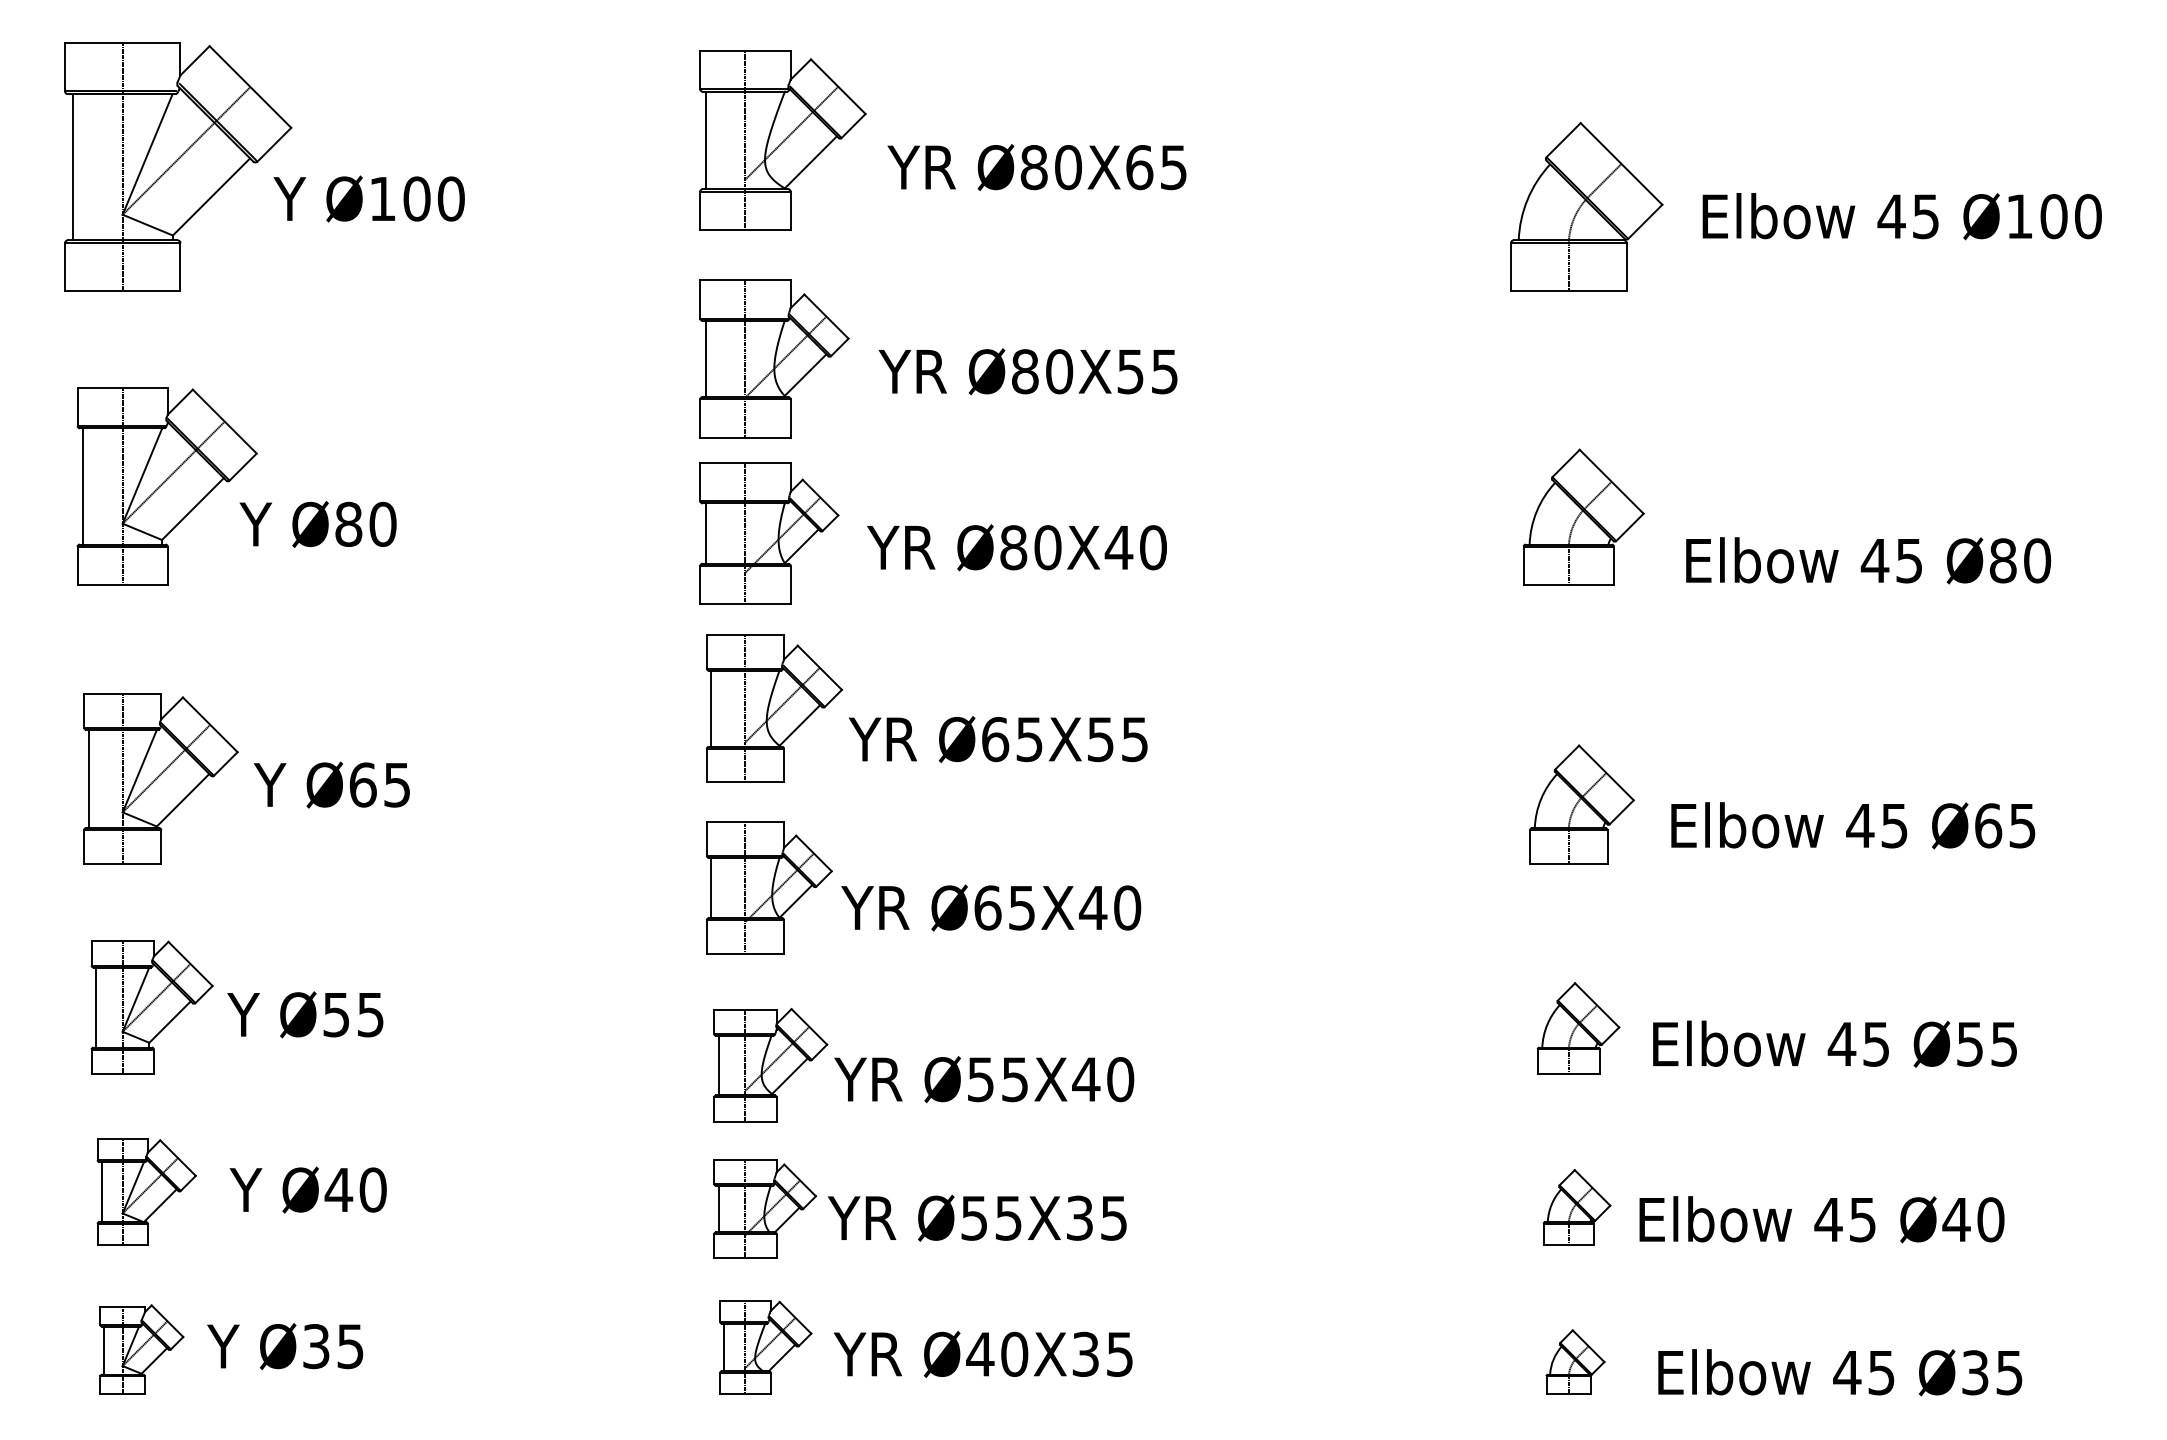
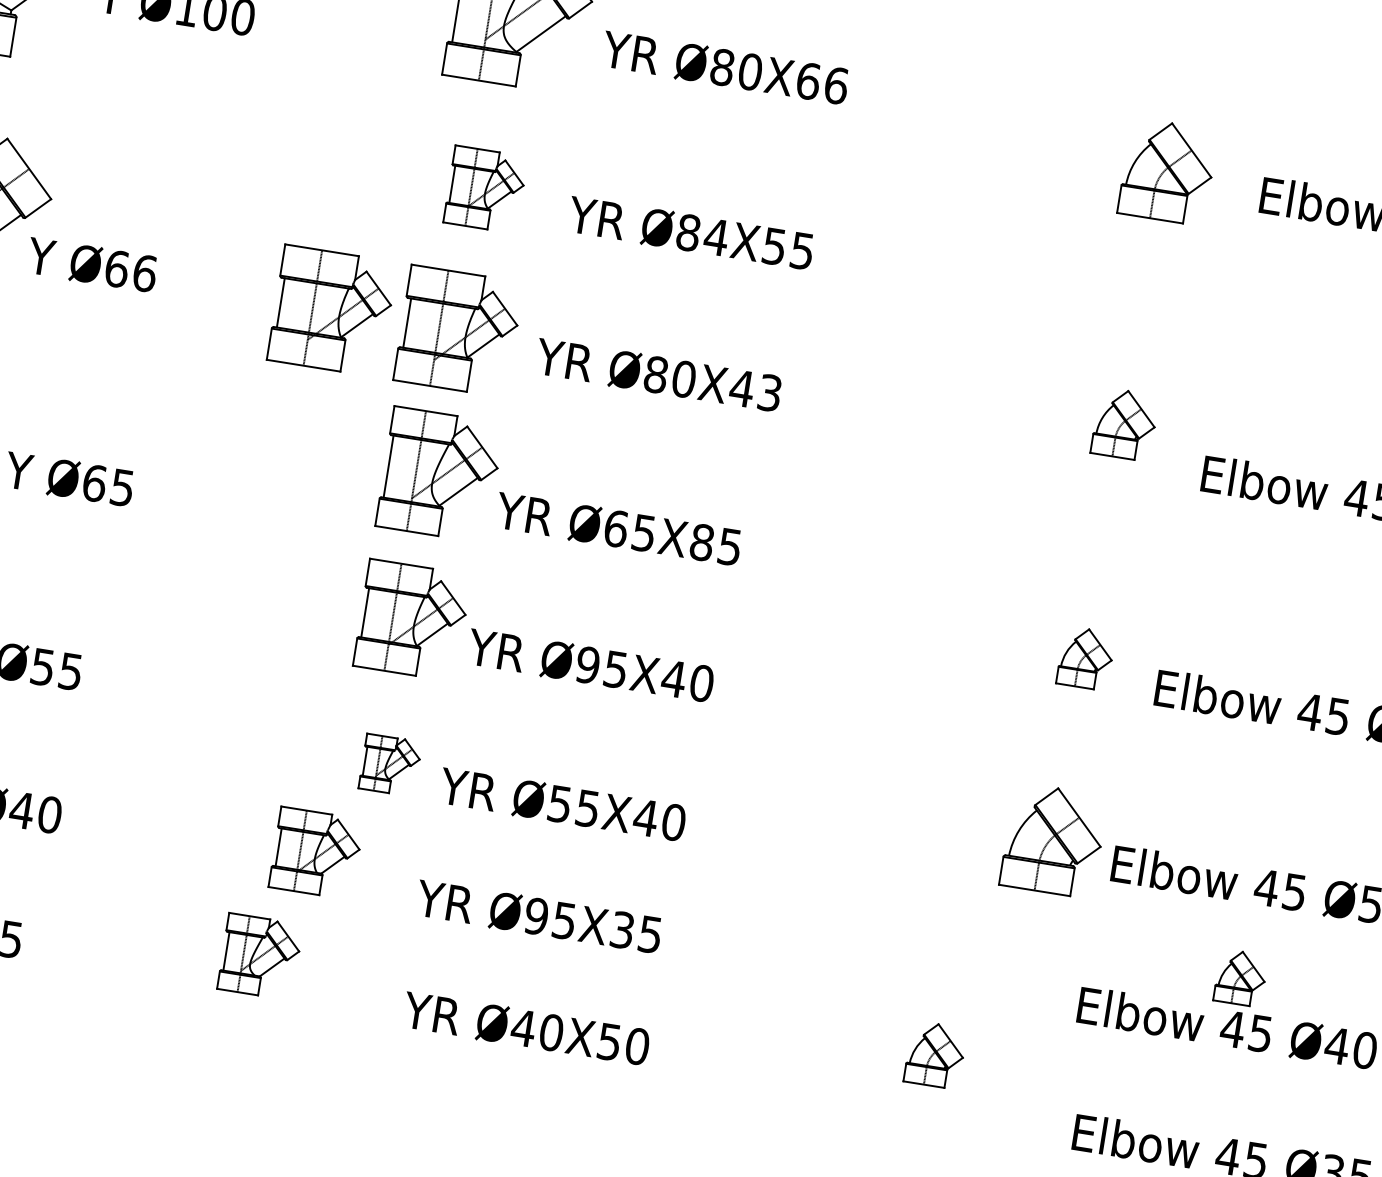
text: (1173, 167) -> (836, 85), Ø80X65 -> Ø80X66
part: (1586, 206) -> (1167, 171), size x0.7
part: (774, 358) -> (485, 189), size x0.6
text: (1059, 371) -> (716, 237), Ø80X55 -> Ø84X55
part: (1583, 516) -> (1124, 423), size x0.6
text: (365, 523) -> (130, 270), Ø80 -> Ø66
part: (614, 533) -> (332, 311), added
text: (1153, 547) -> (770, 392), Ø80X40 -> Ø80X43
text: (1100, 739) -> (701, 542), Ø65X55 -> Ø65X85
part: (1581, 804) -> (1085, 658), size x0.6
text: (987, 907) -> (587, 664), Ø65X40 -> Ø95X40
part: (1578, 1028) -> (1053, 840), size x1.4
part: (770, 1065) -> (390, 765), size x0.6
part: (1577, 1207) -> (935, 1055), moved
part: (765, 1208) -> (316, 853), moved
text: (973, 1217) -> (535, 915), Ø55X35 -> Ø95X35
part: (765, 1347) -> (259, 956), moved
text: (1103, 1353) -> (624, 1043), Ø40X35 -> Ø40X50
part: (1575, 1361) -> (1241, 977), moved

